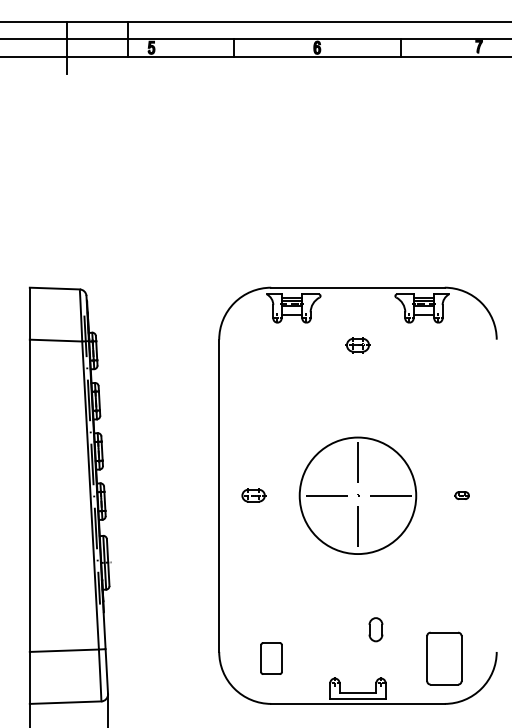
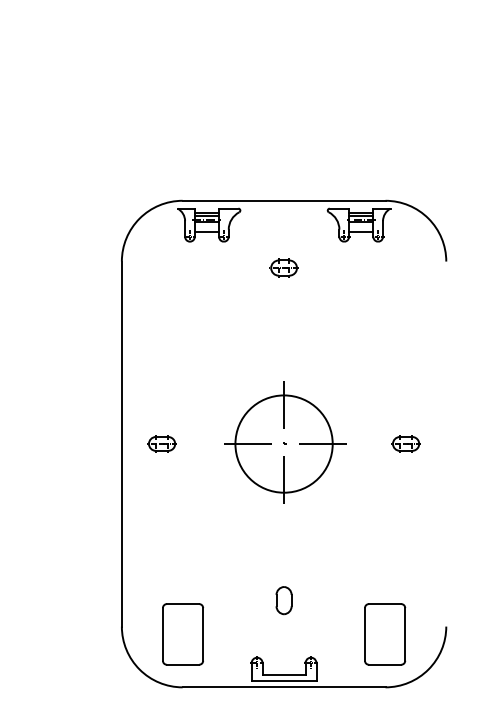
circle: (357, 495) -> (283, 443), size x0.71
part: (461, 495) -> (405, 443), size x1.67
part: (375, 629) -> (283, 600), moved
part: (271, 658) -> (182, 634), size x1.67

